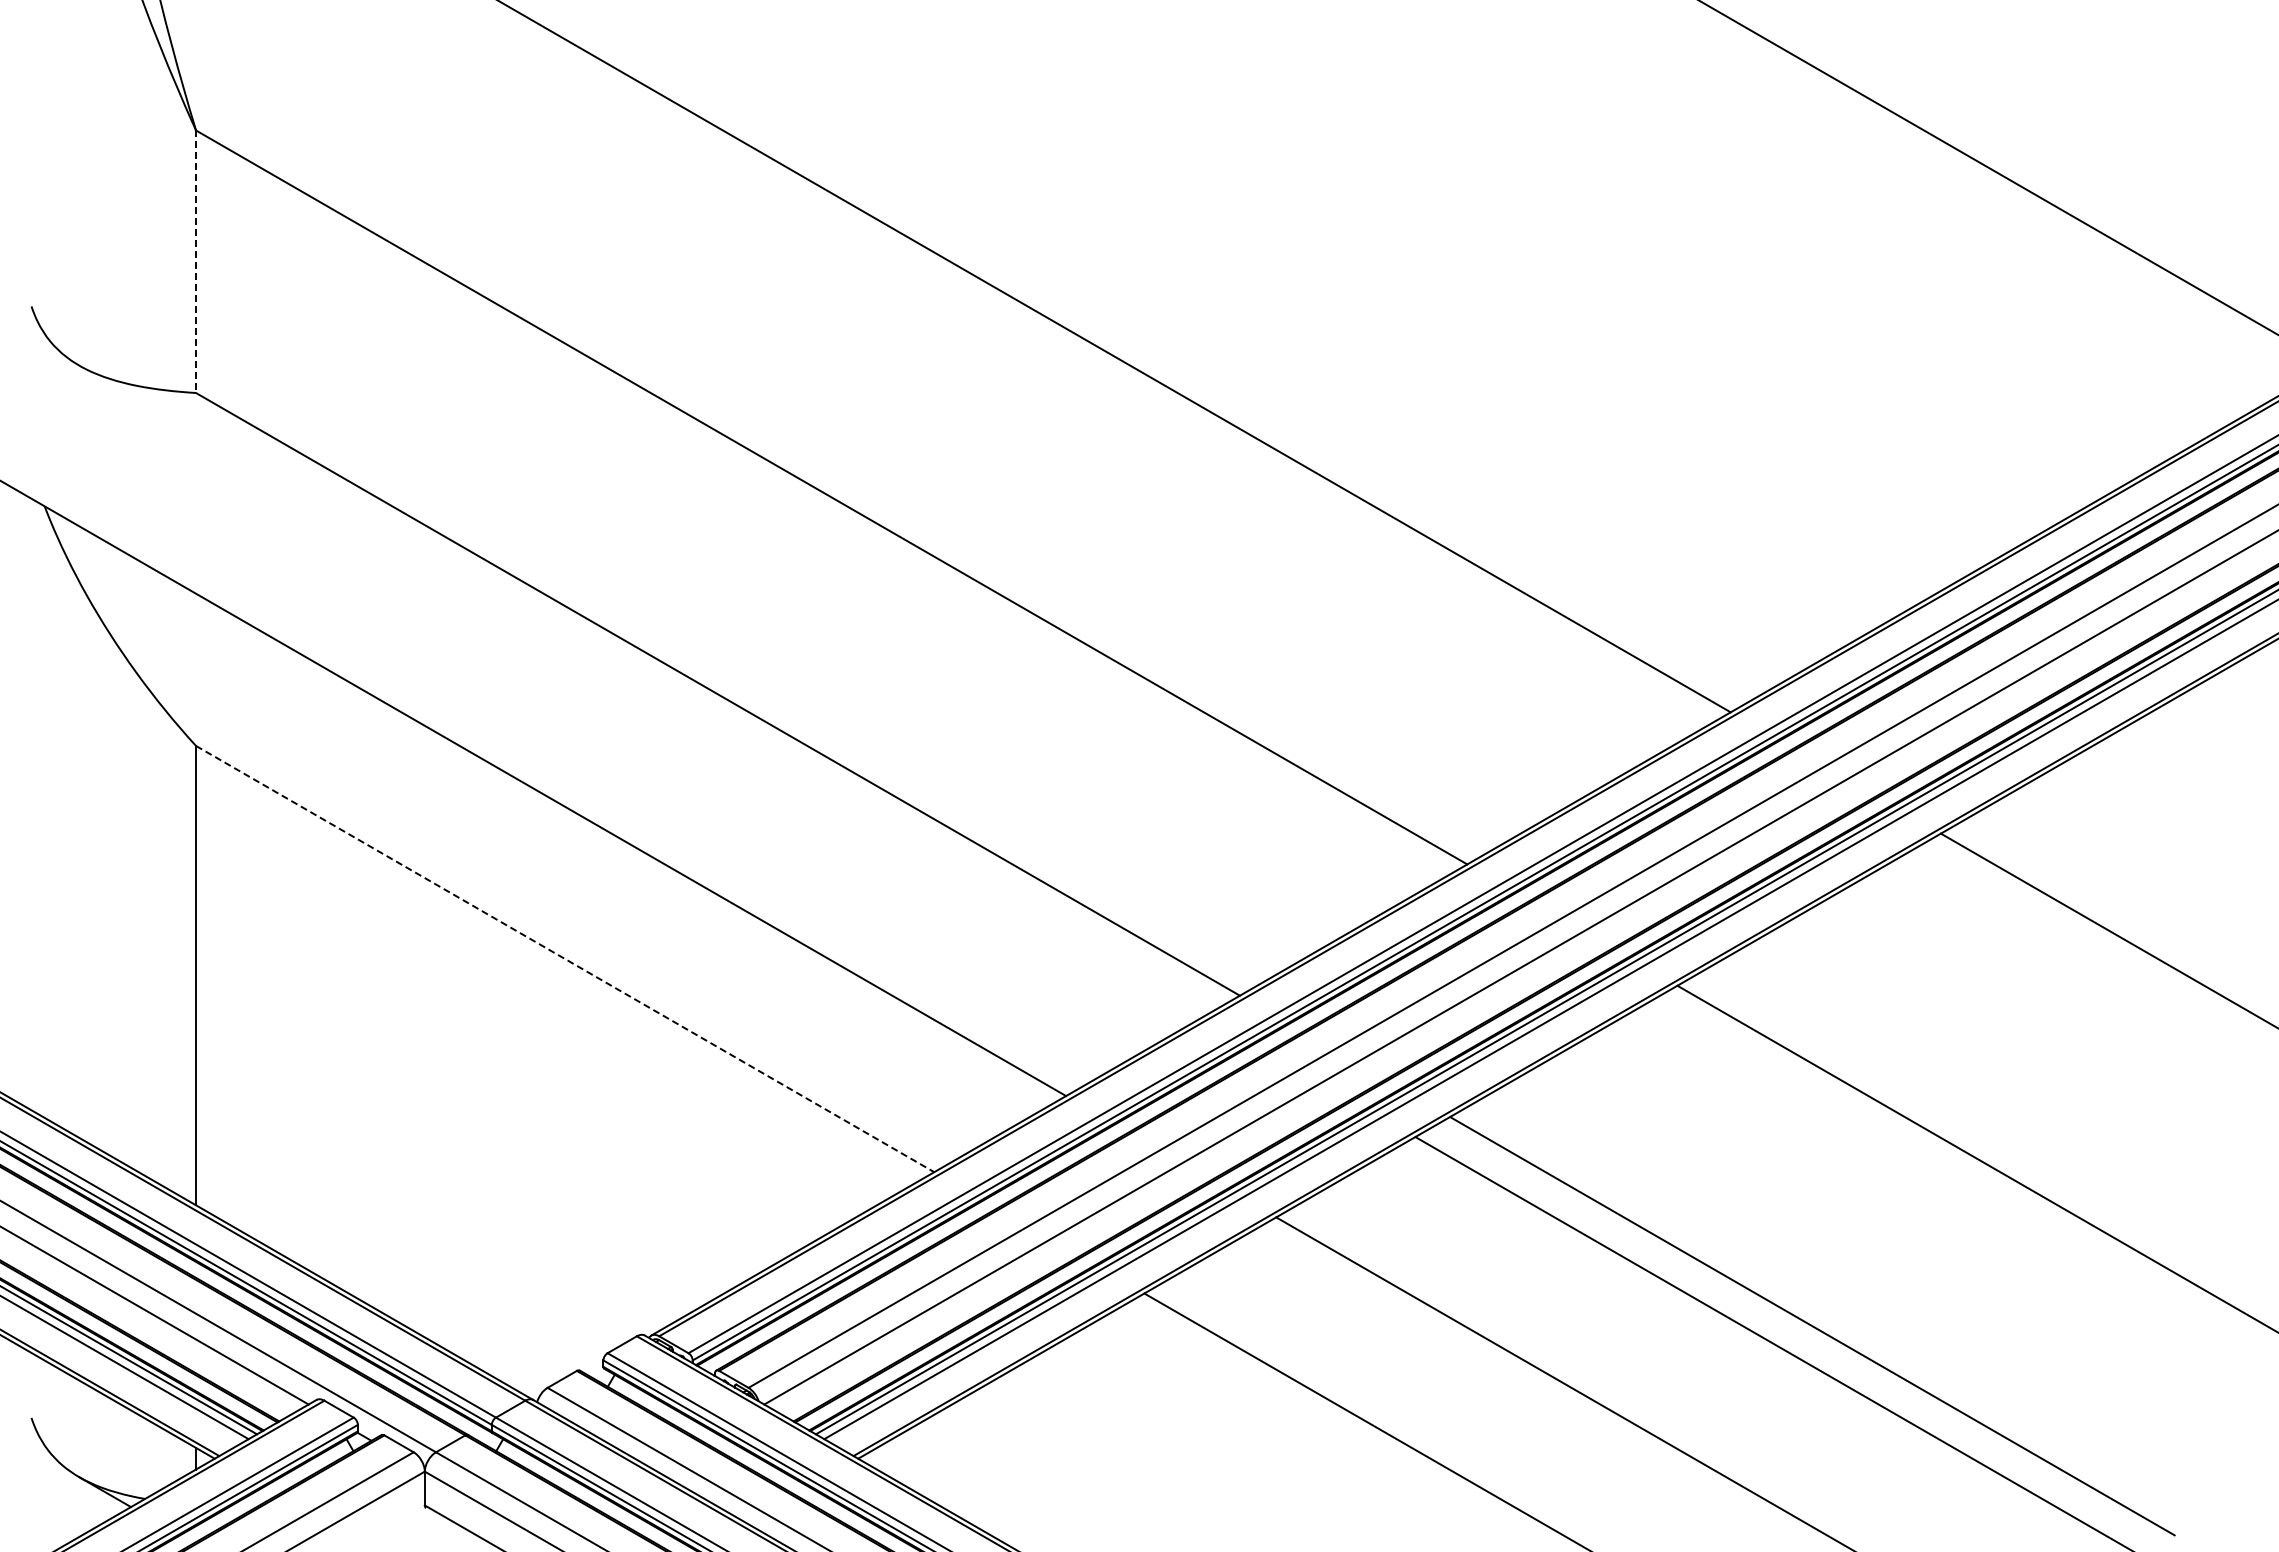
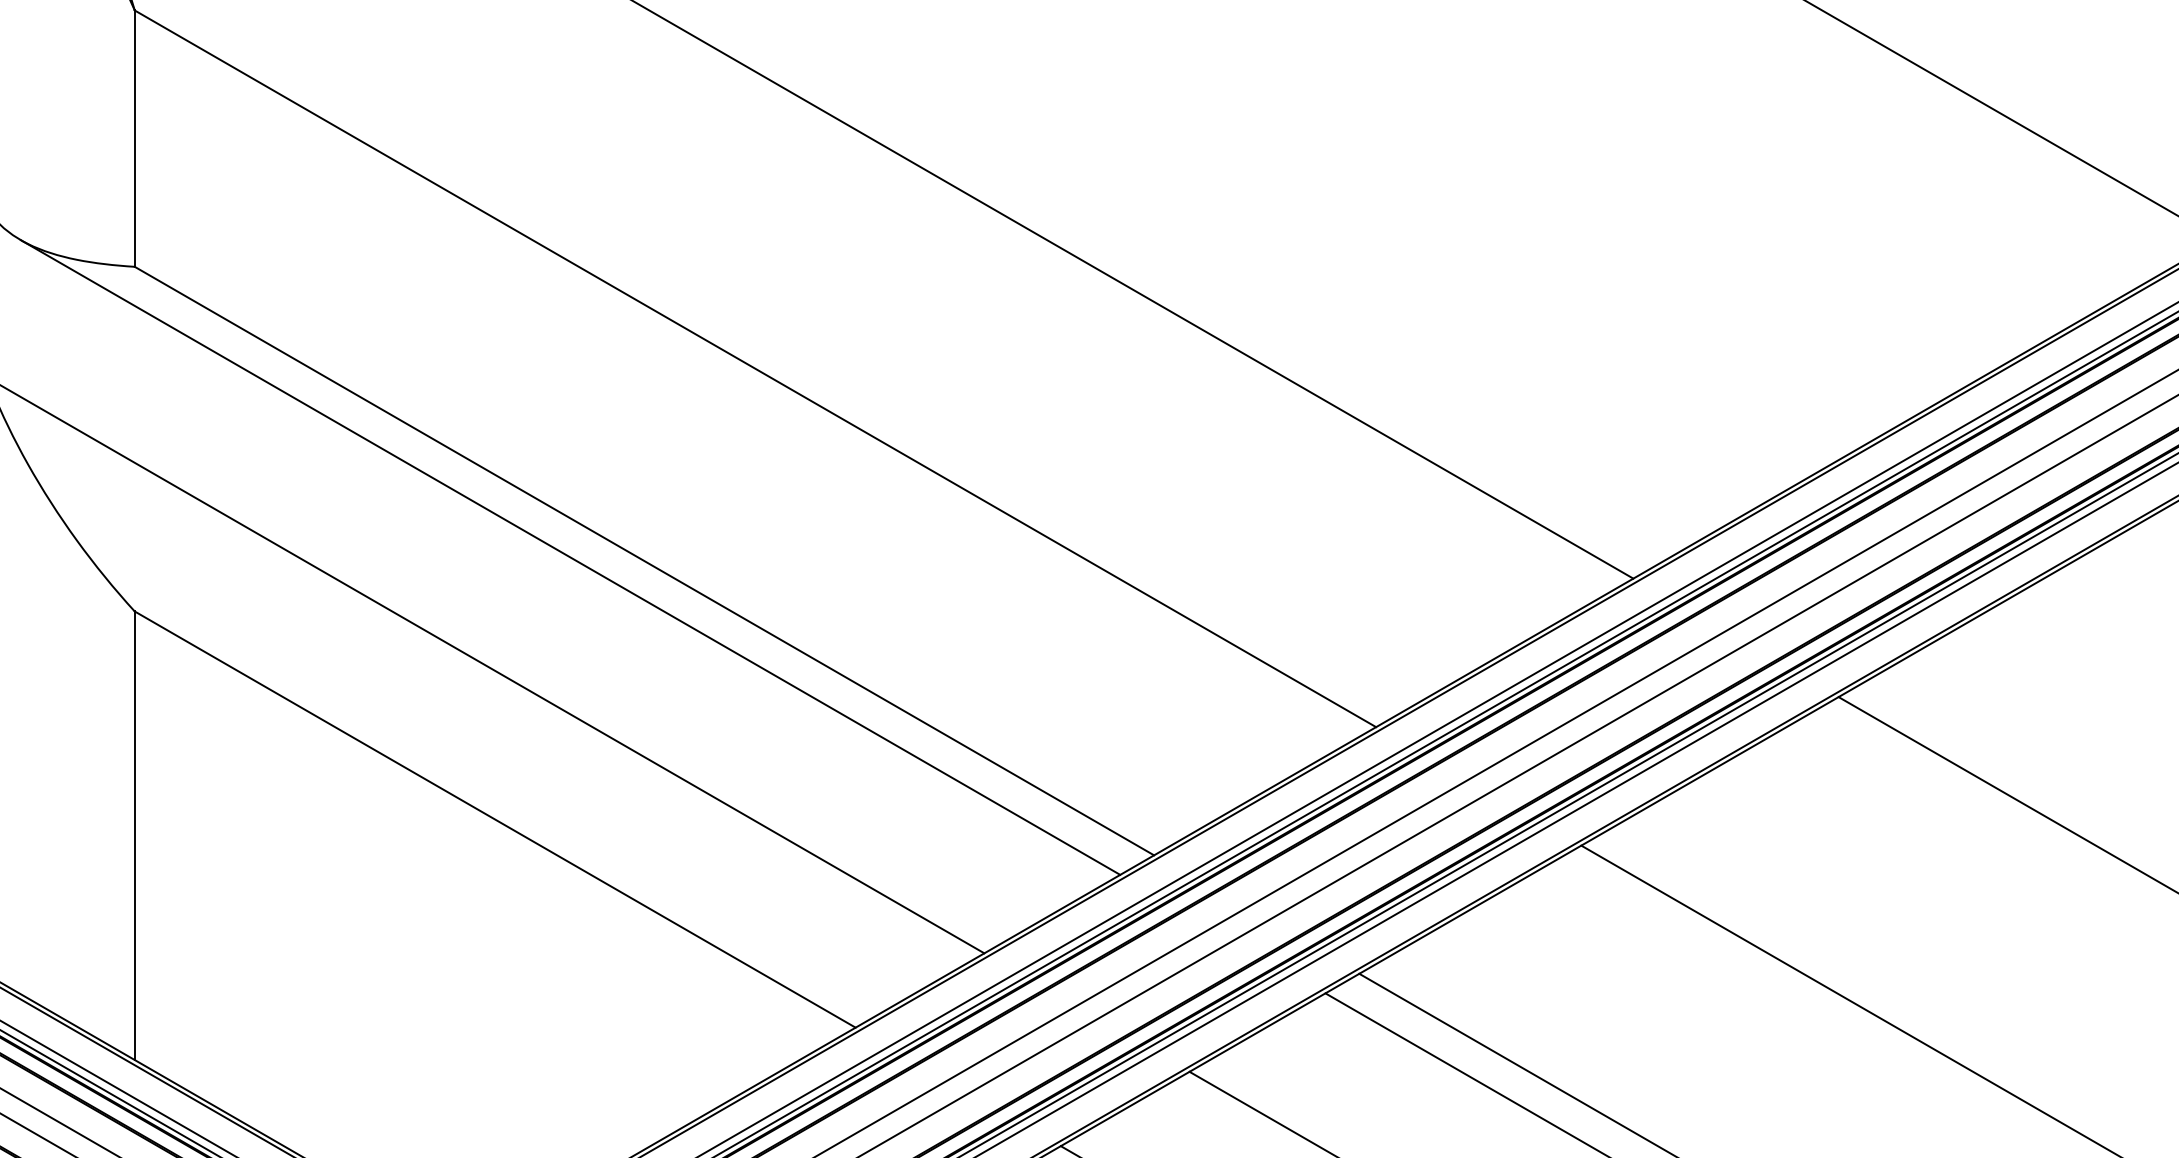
line: (196, 262) -> (135, 139), dashed -> solid
line: (642, 690) -> (570, 557), added
line: (565, 959) -> (495, 819), dashed -> solid

